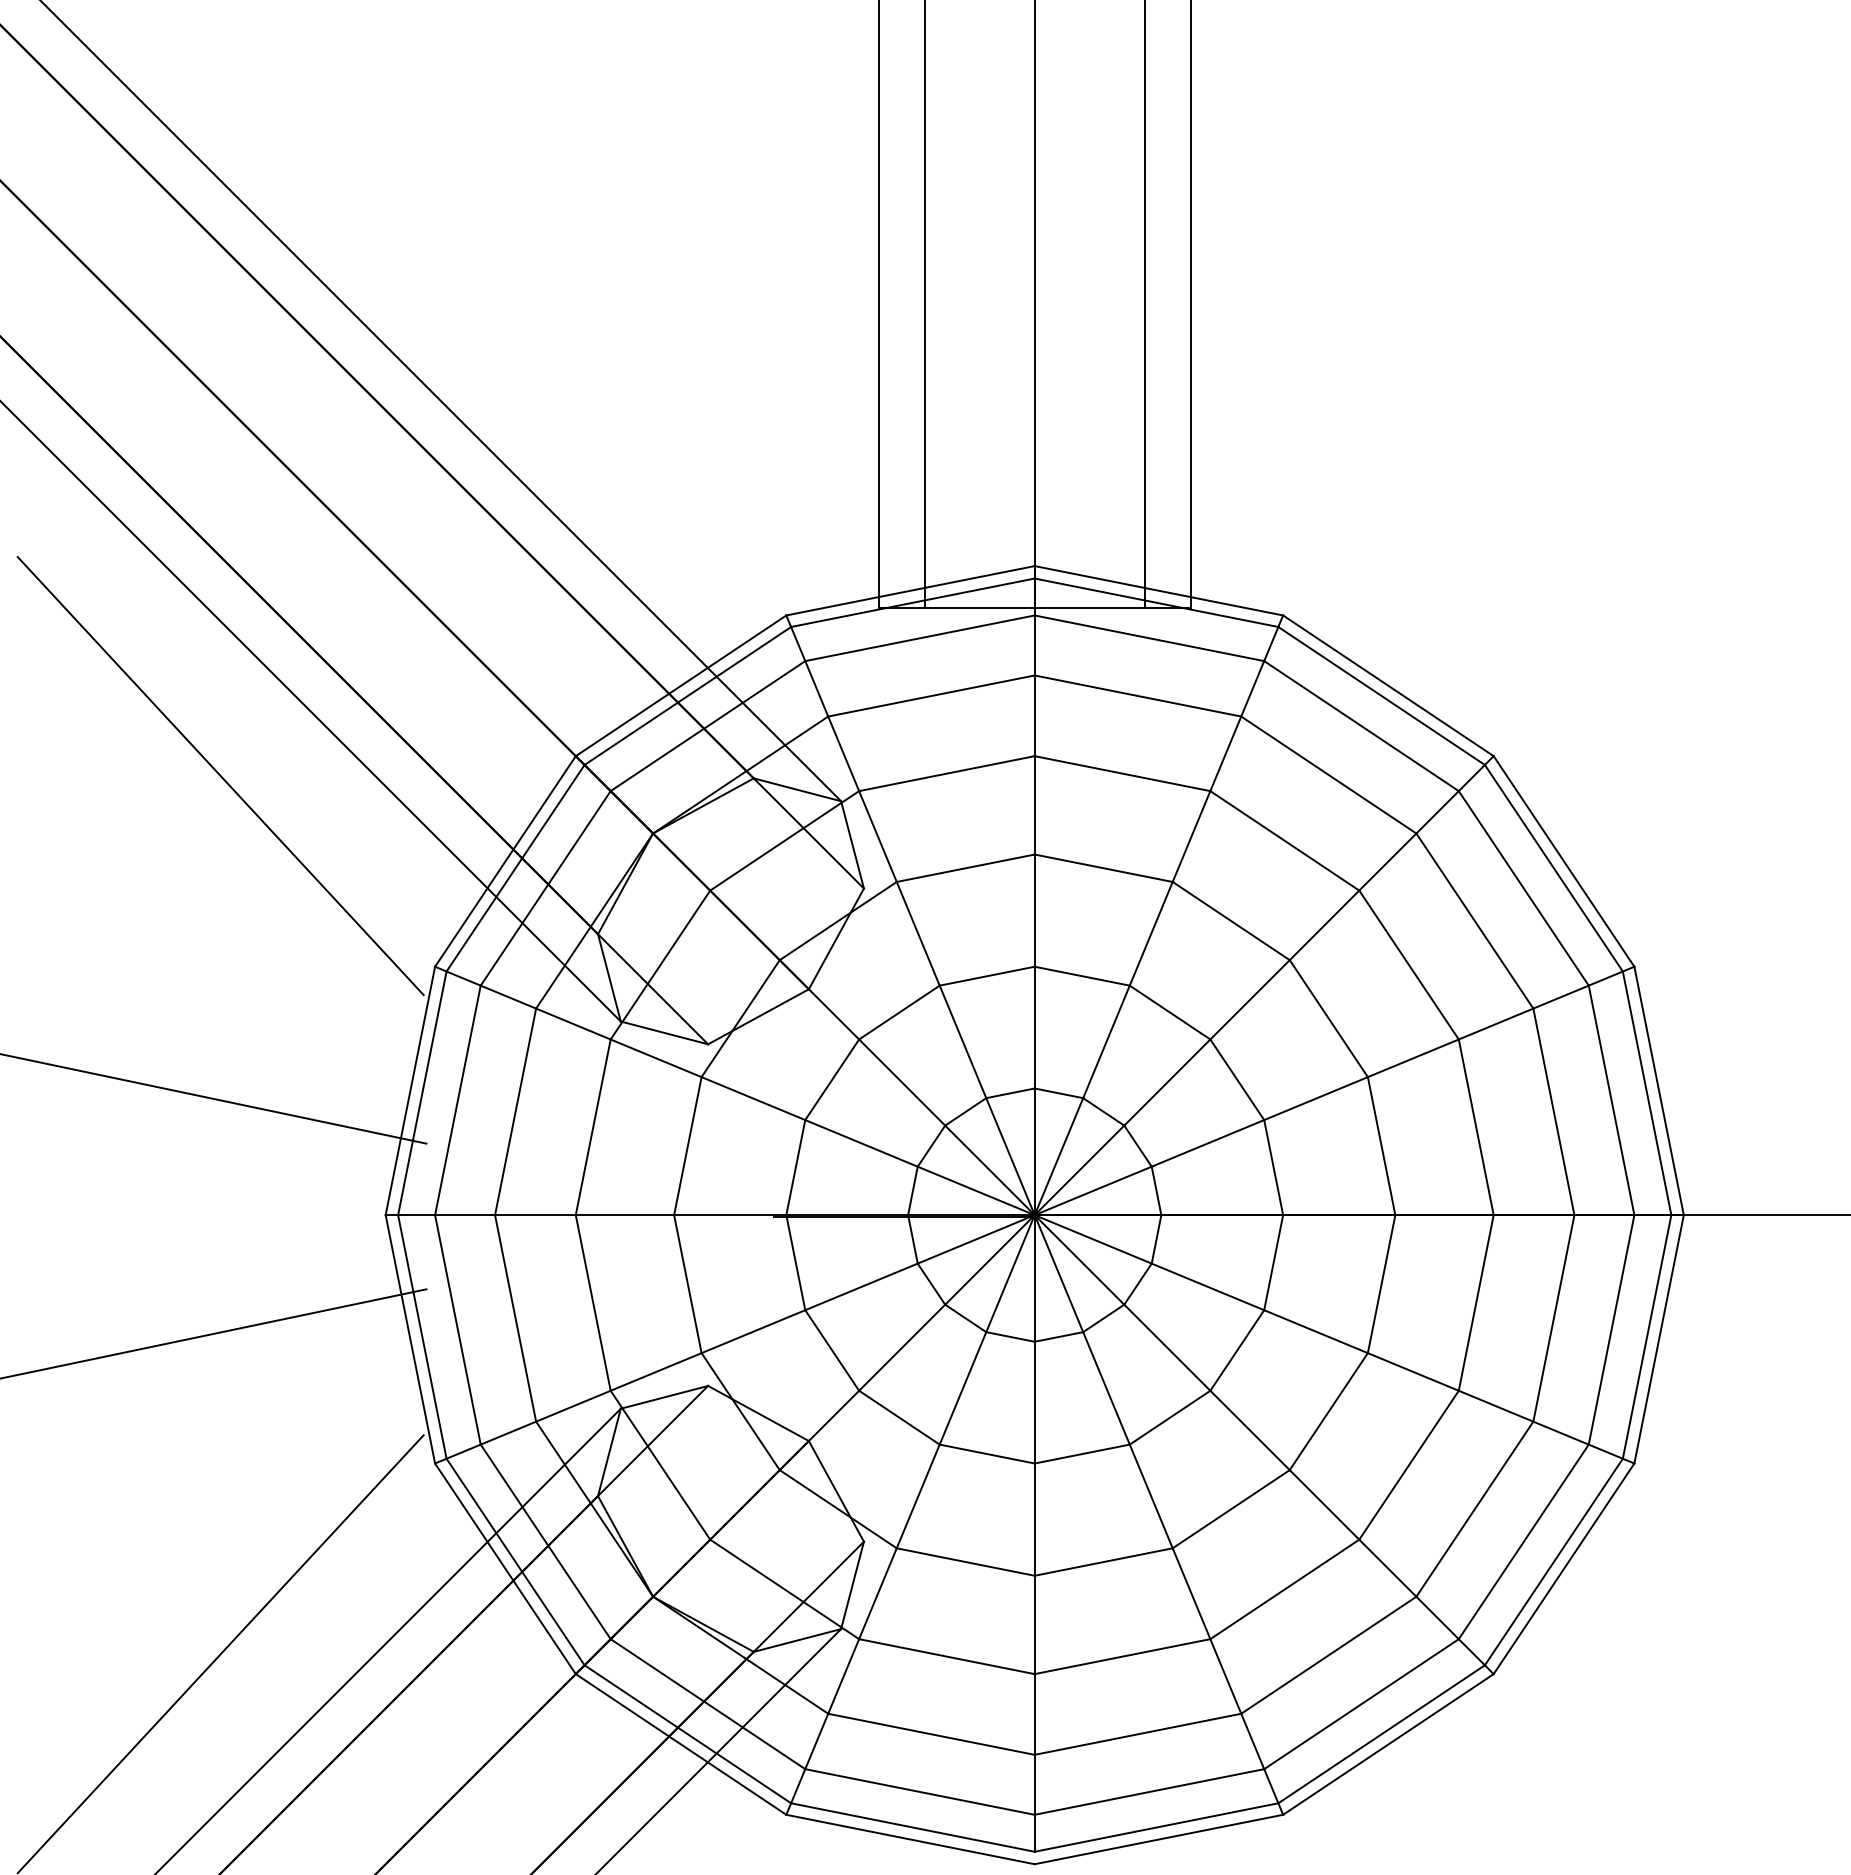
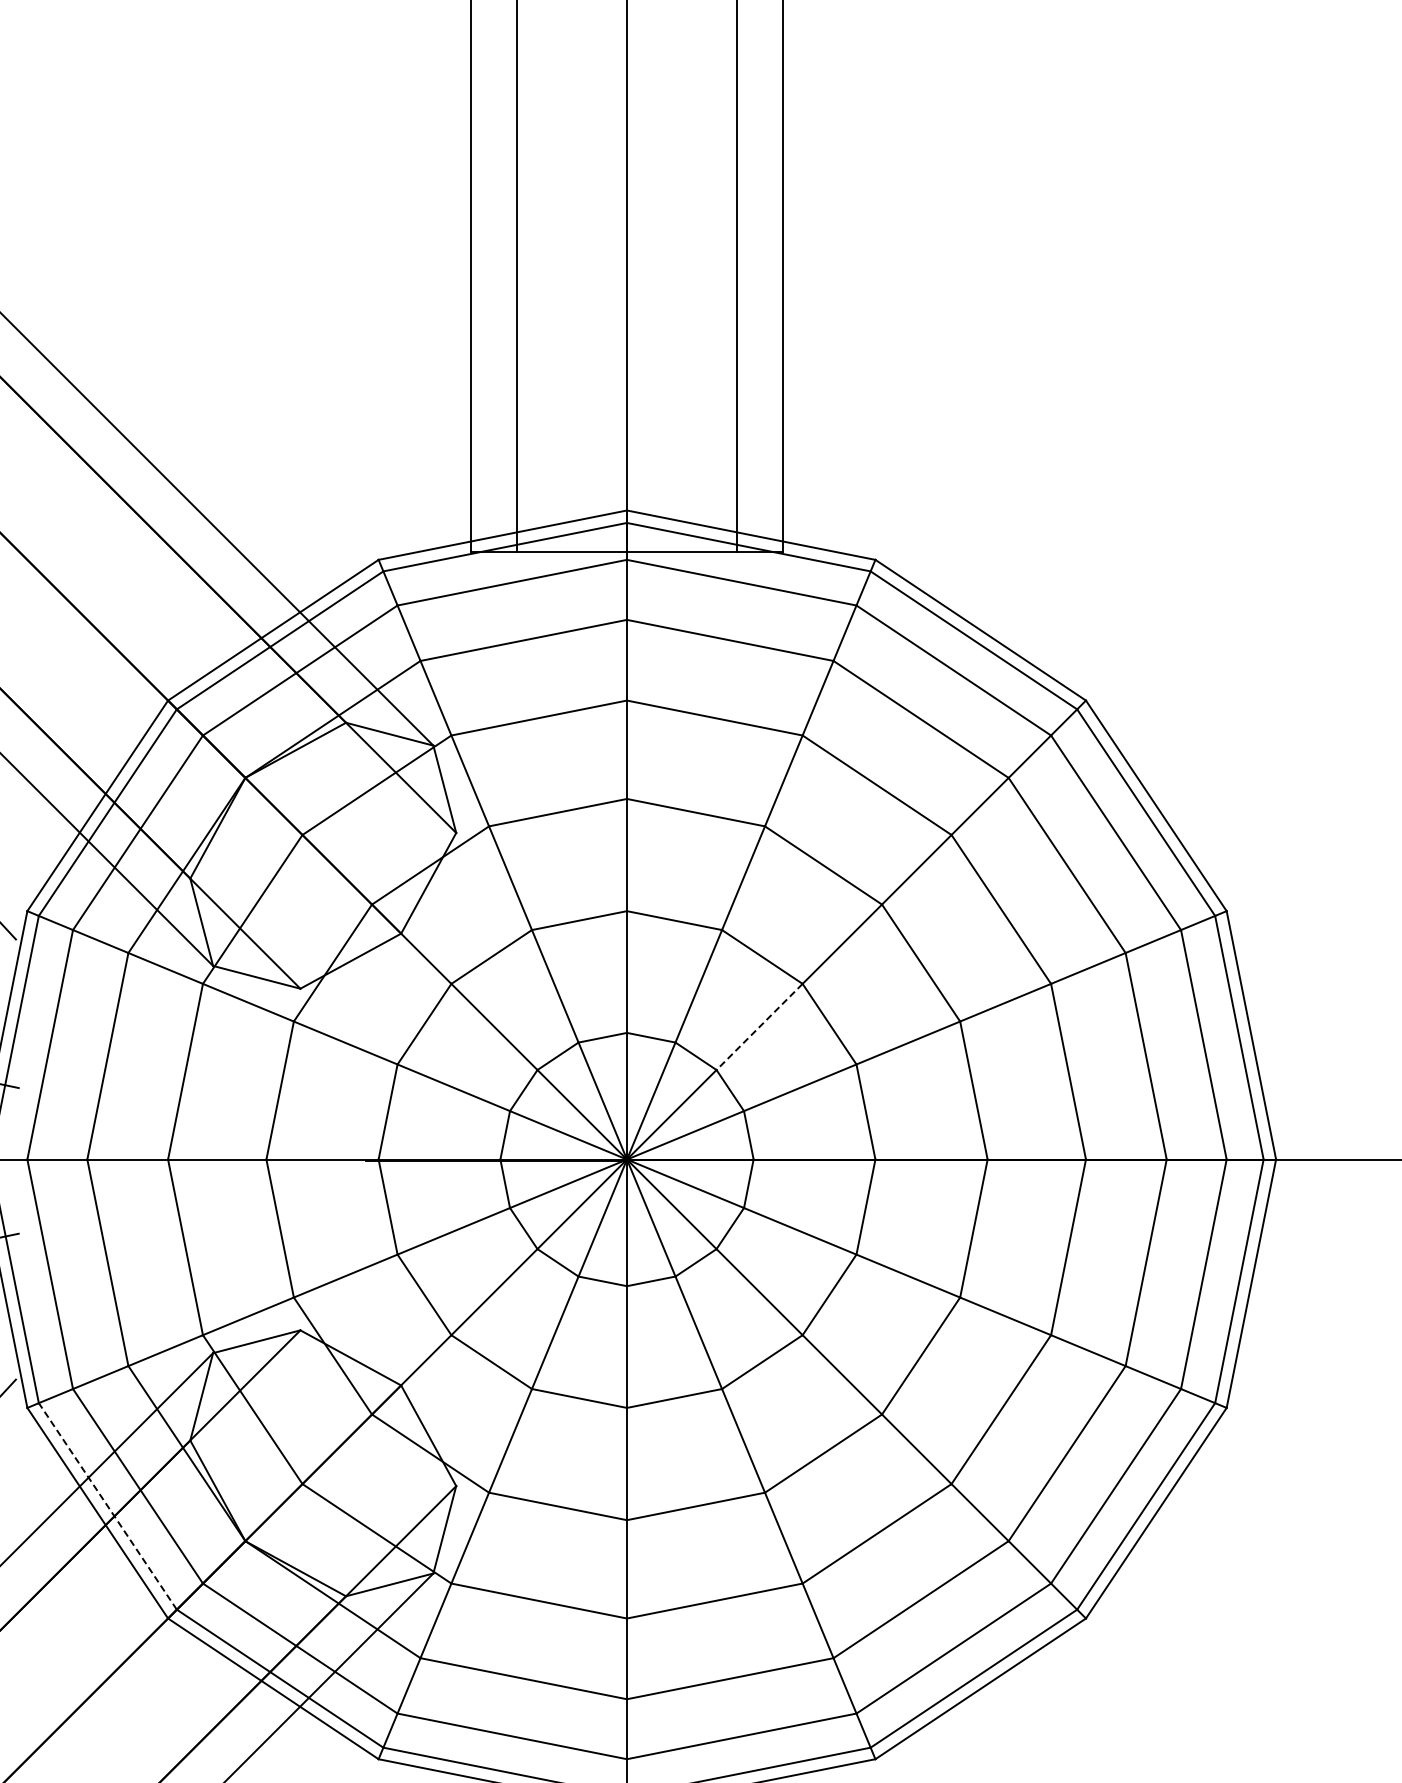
line: (1167, 1082) -> (759, 1026), solid -> dashed
line: (515, 1561) -> (107, 1505), solid -> dashed

